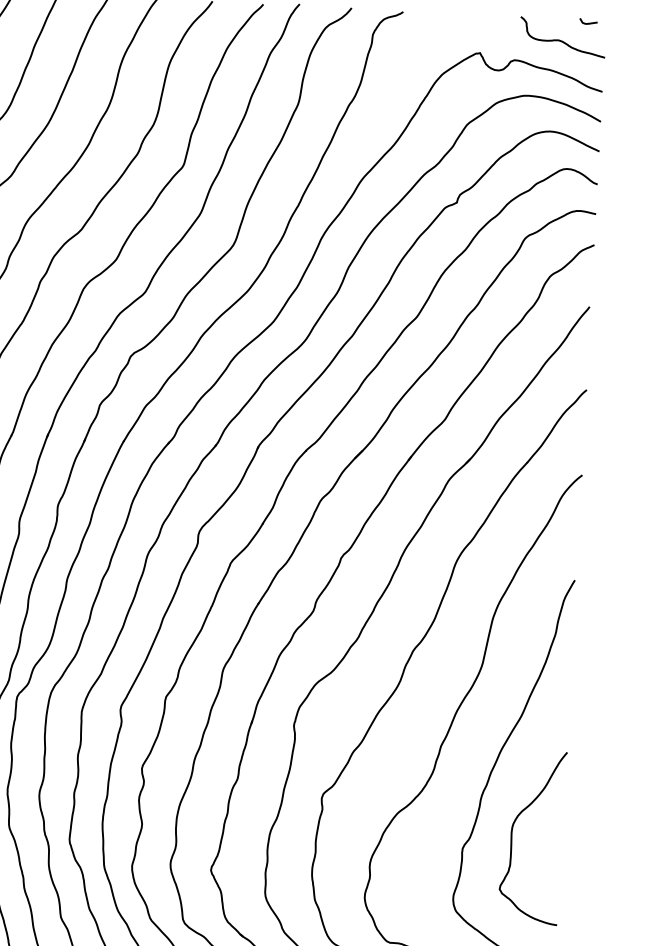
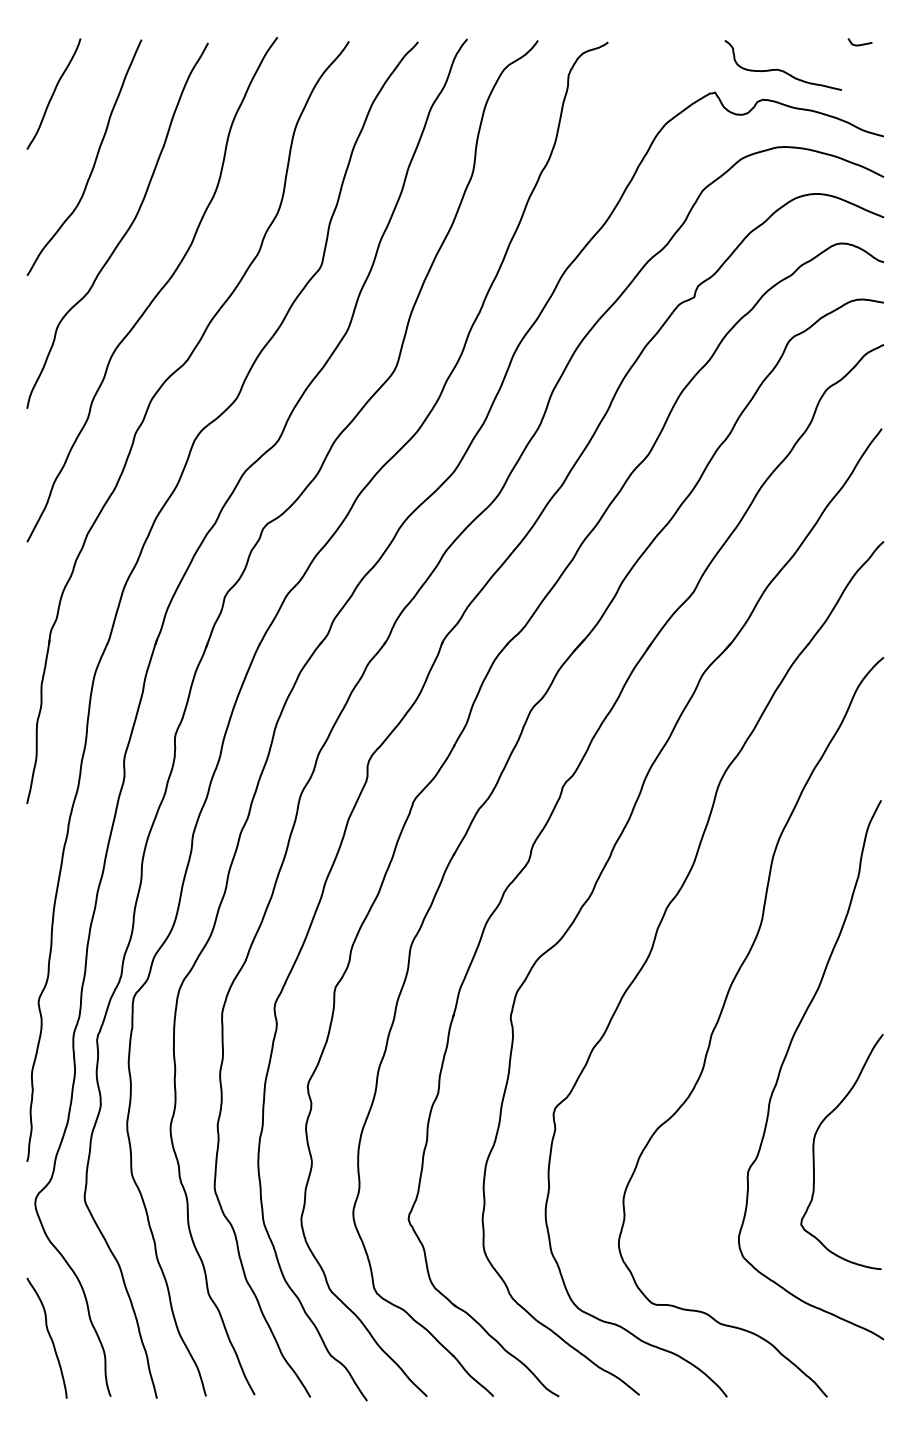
curve: (561, 40) -> (781, 69), moved

